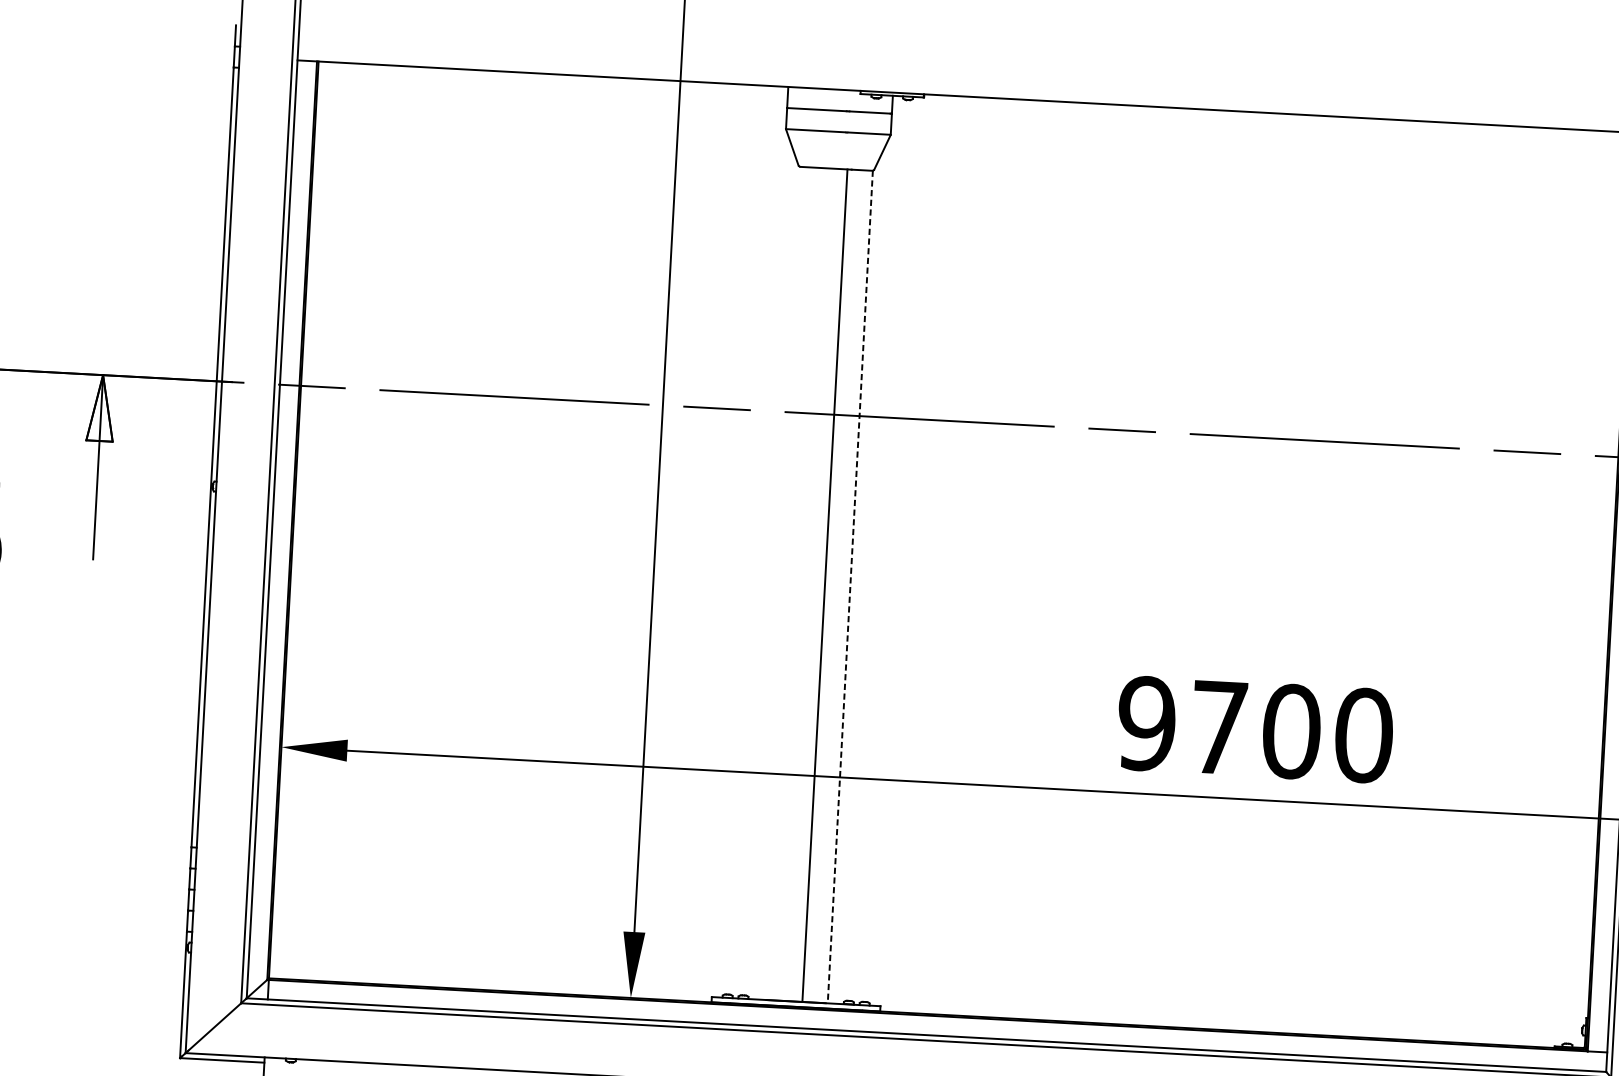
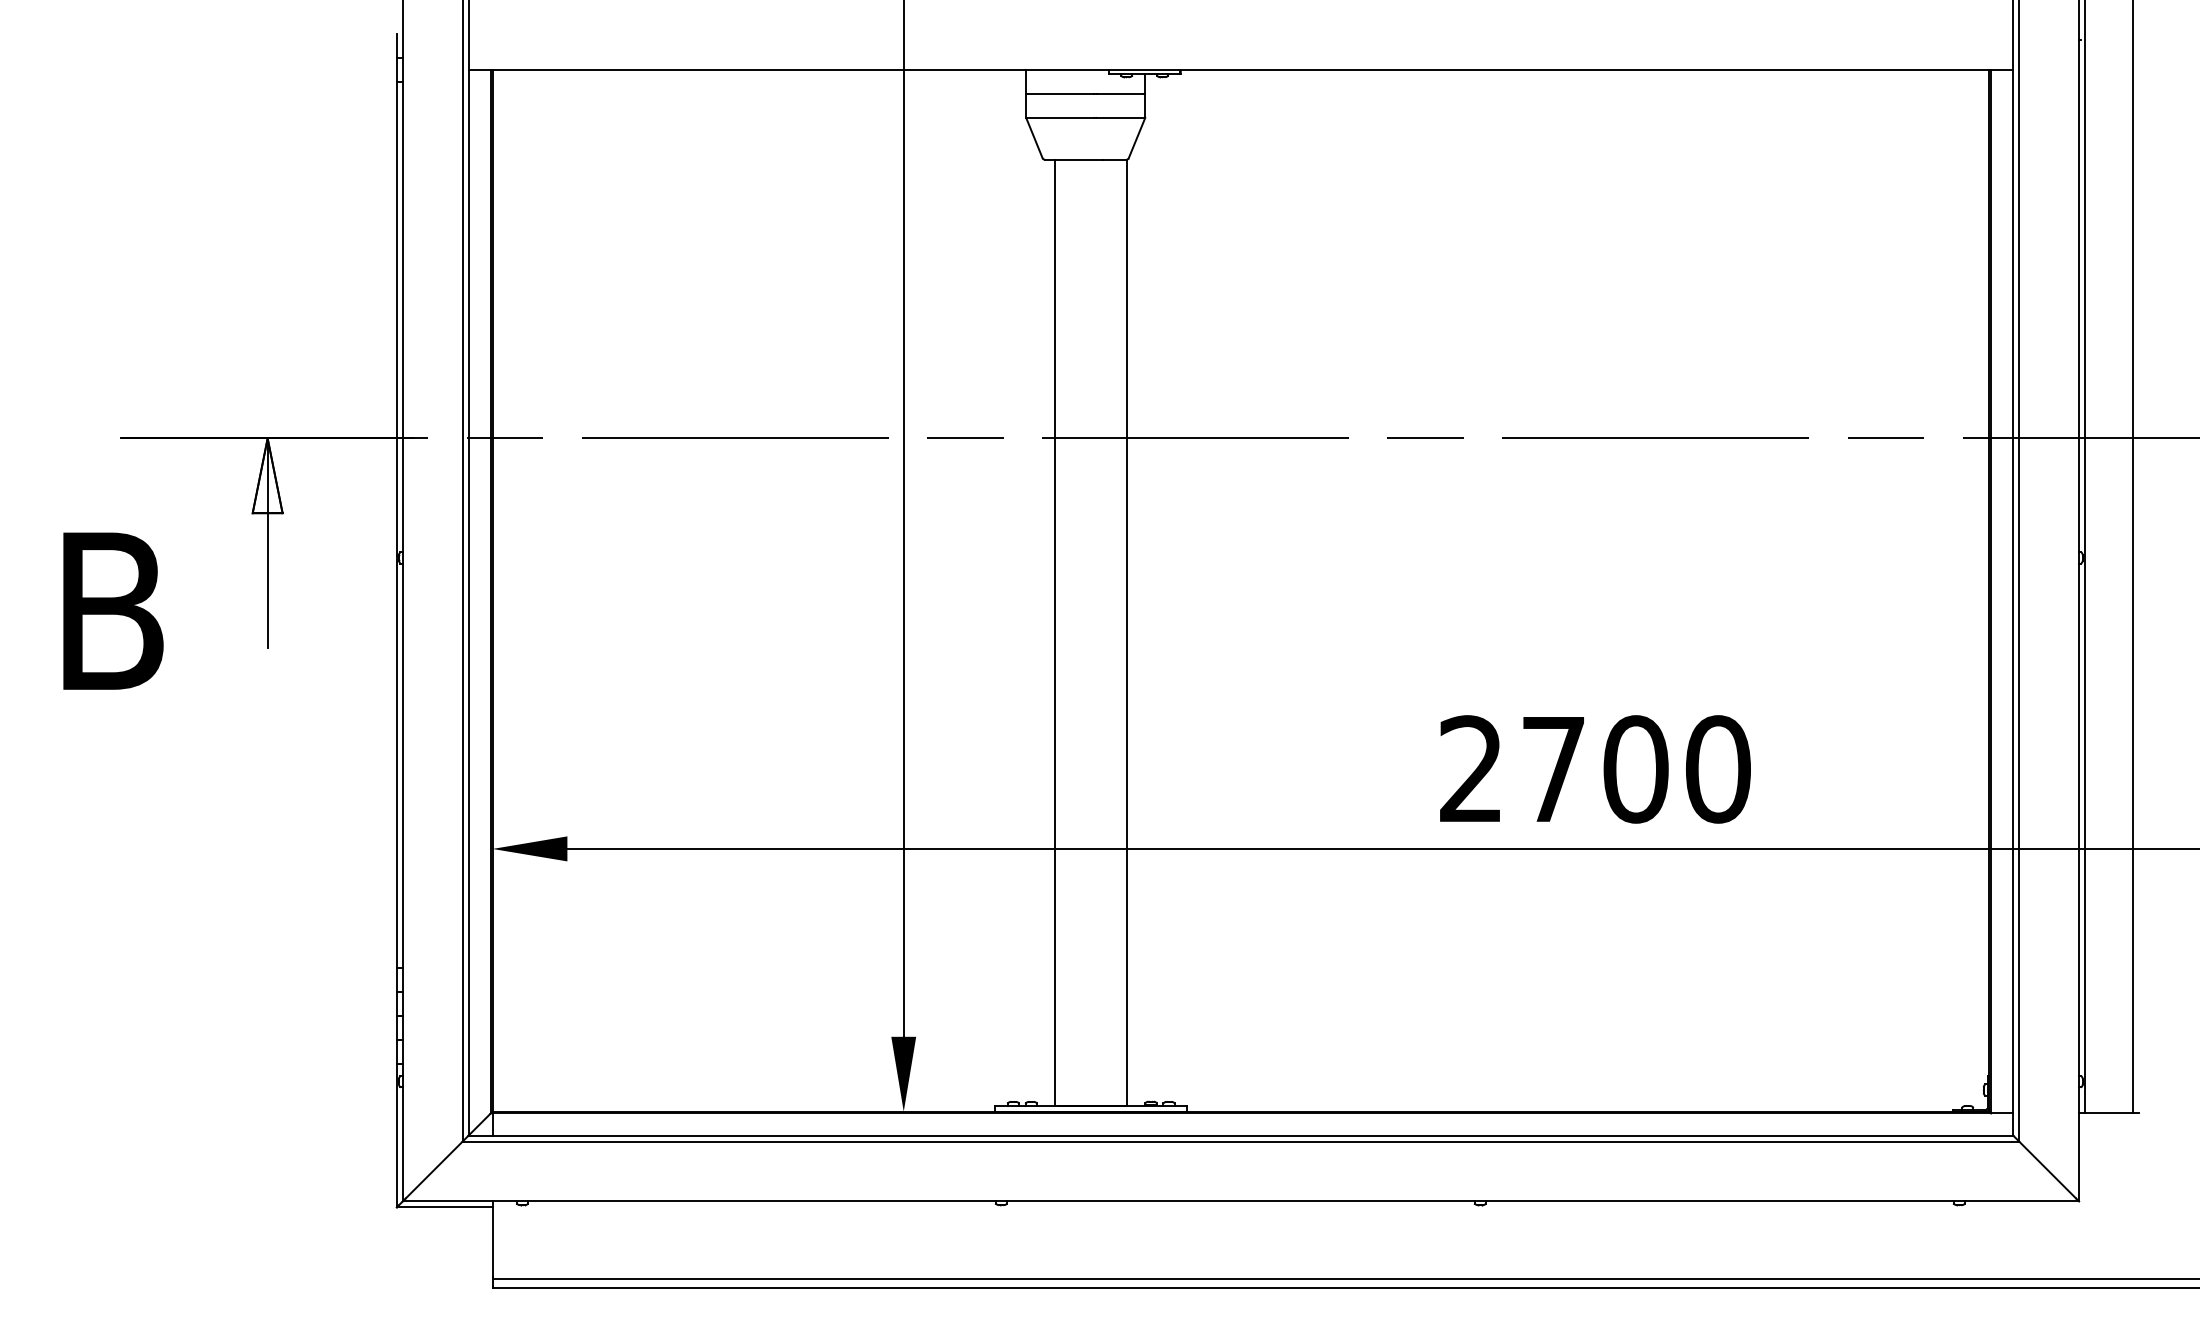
line: (825, 585) -> (1055, 632), moved
line: (850, 587) -> (1127, 633), dashed -> solid
text: (1145, 723) -> (1470, 769), 9700 -> 2700

